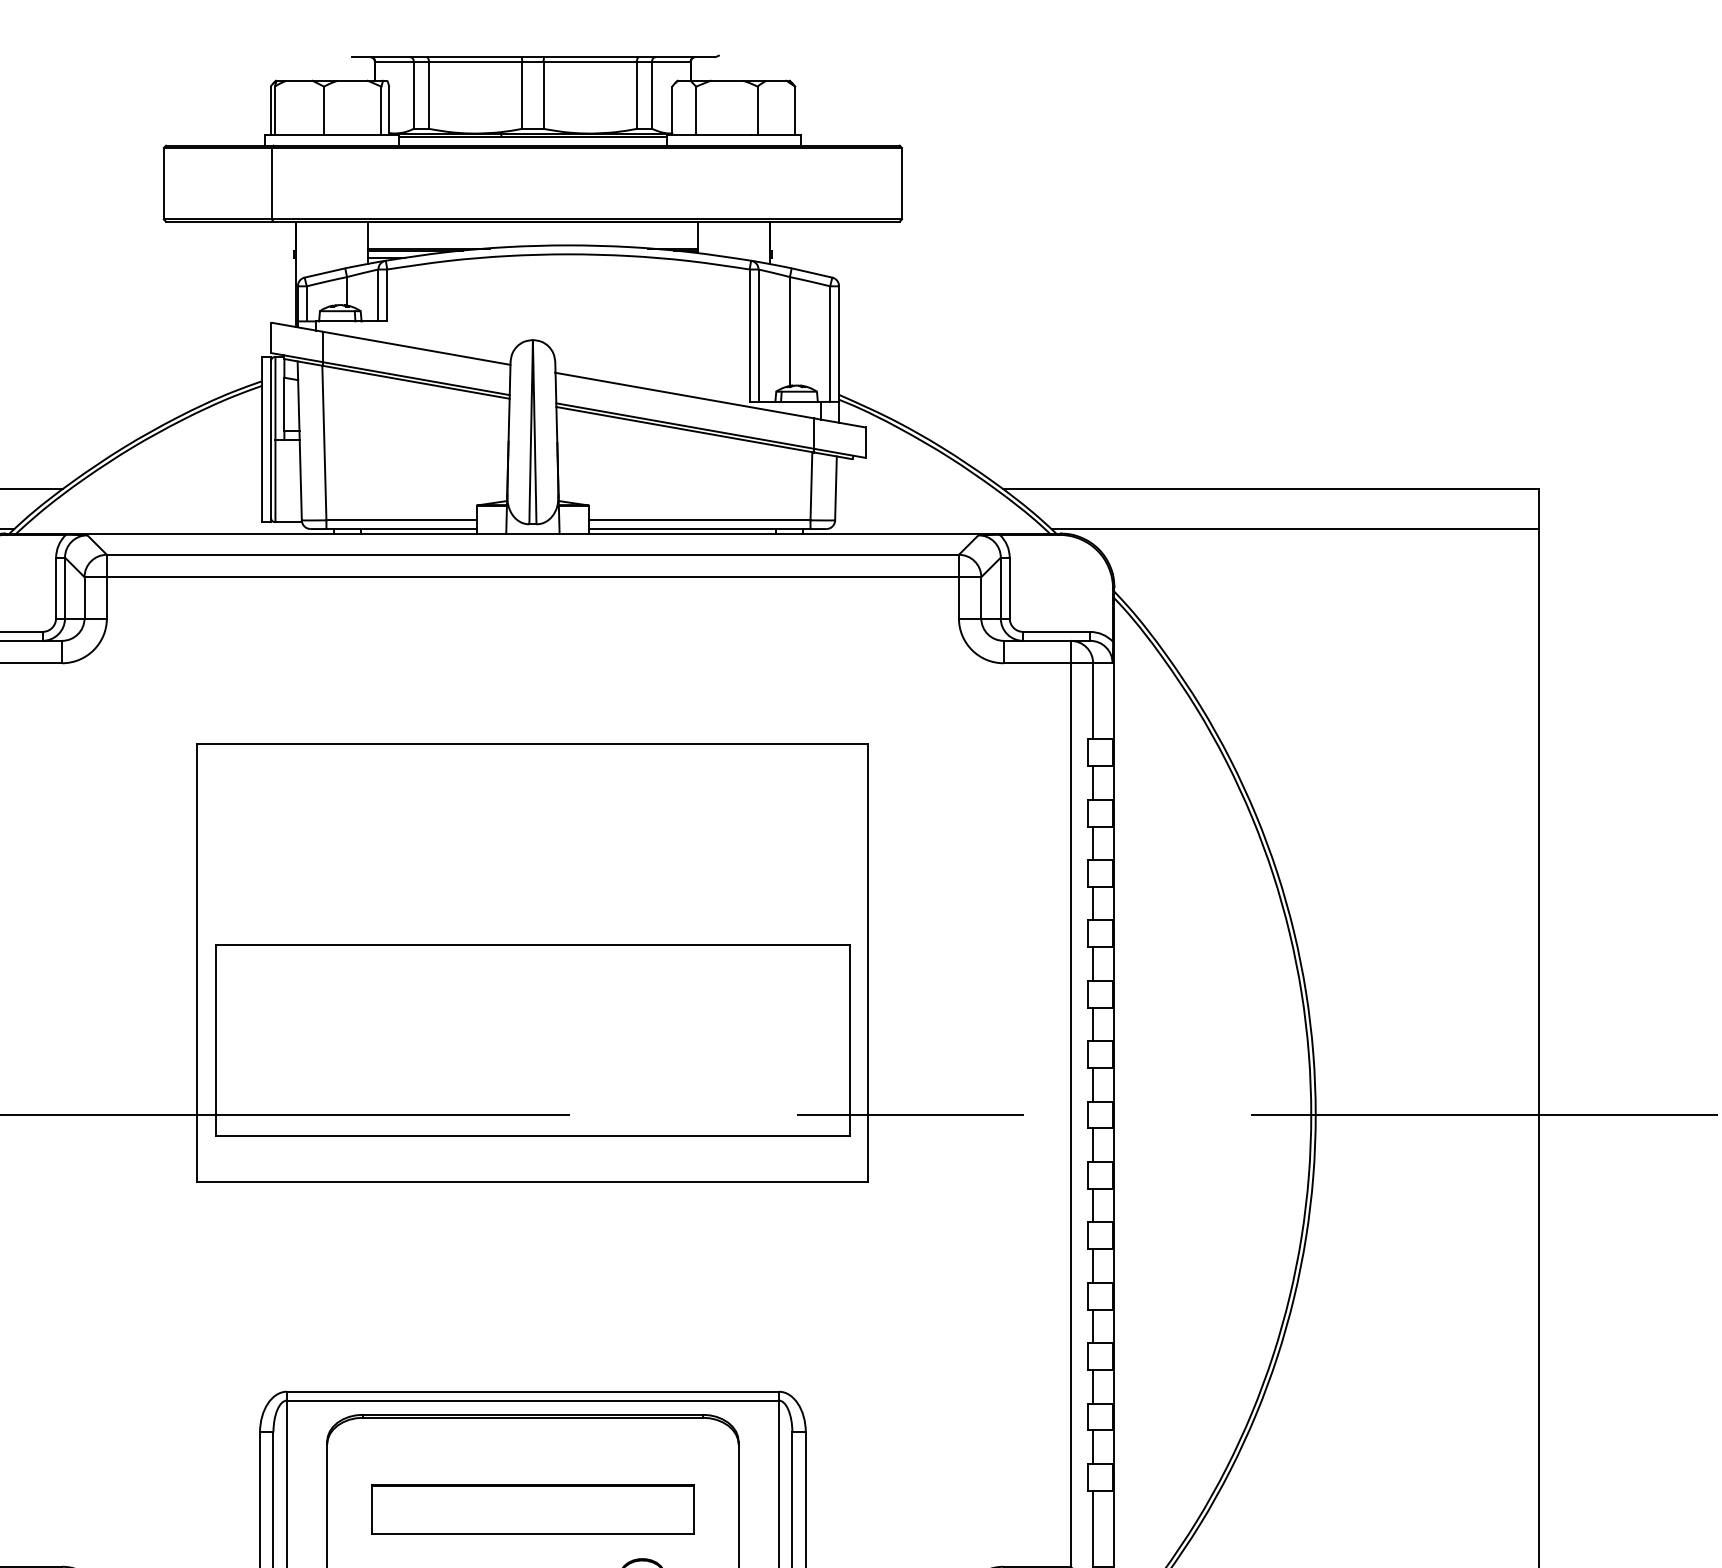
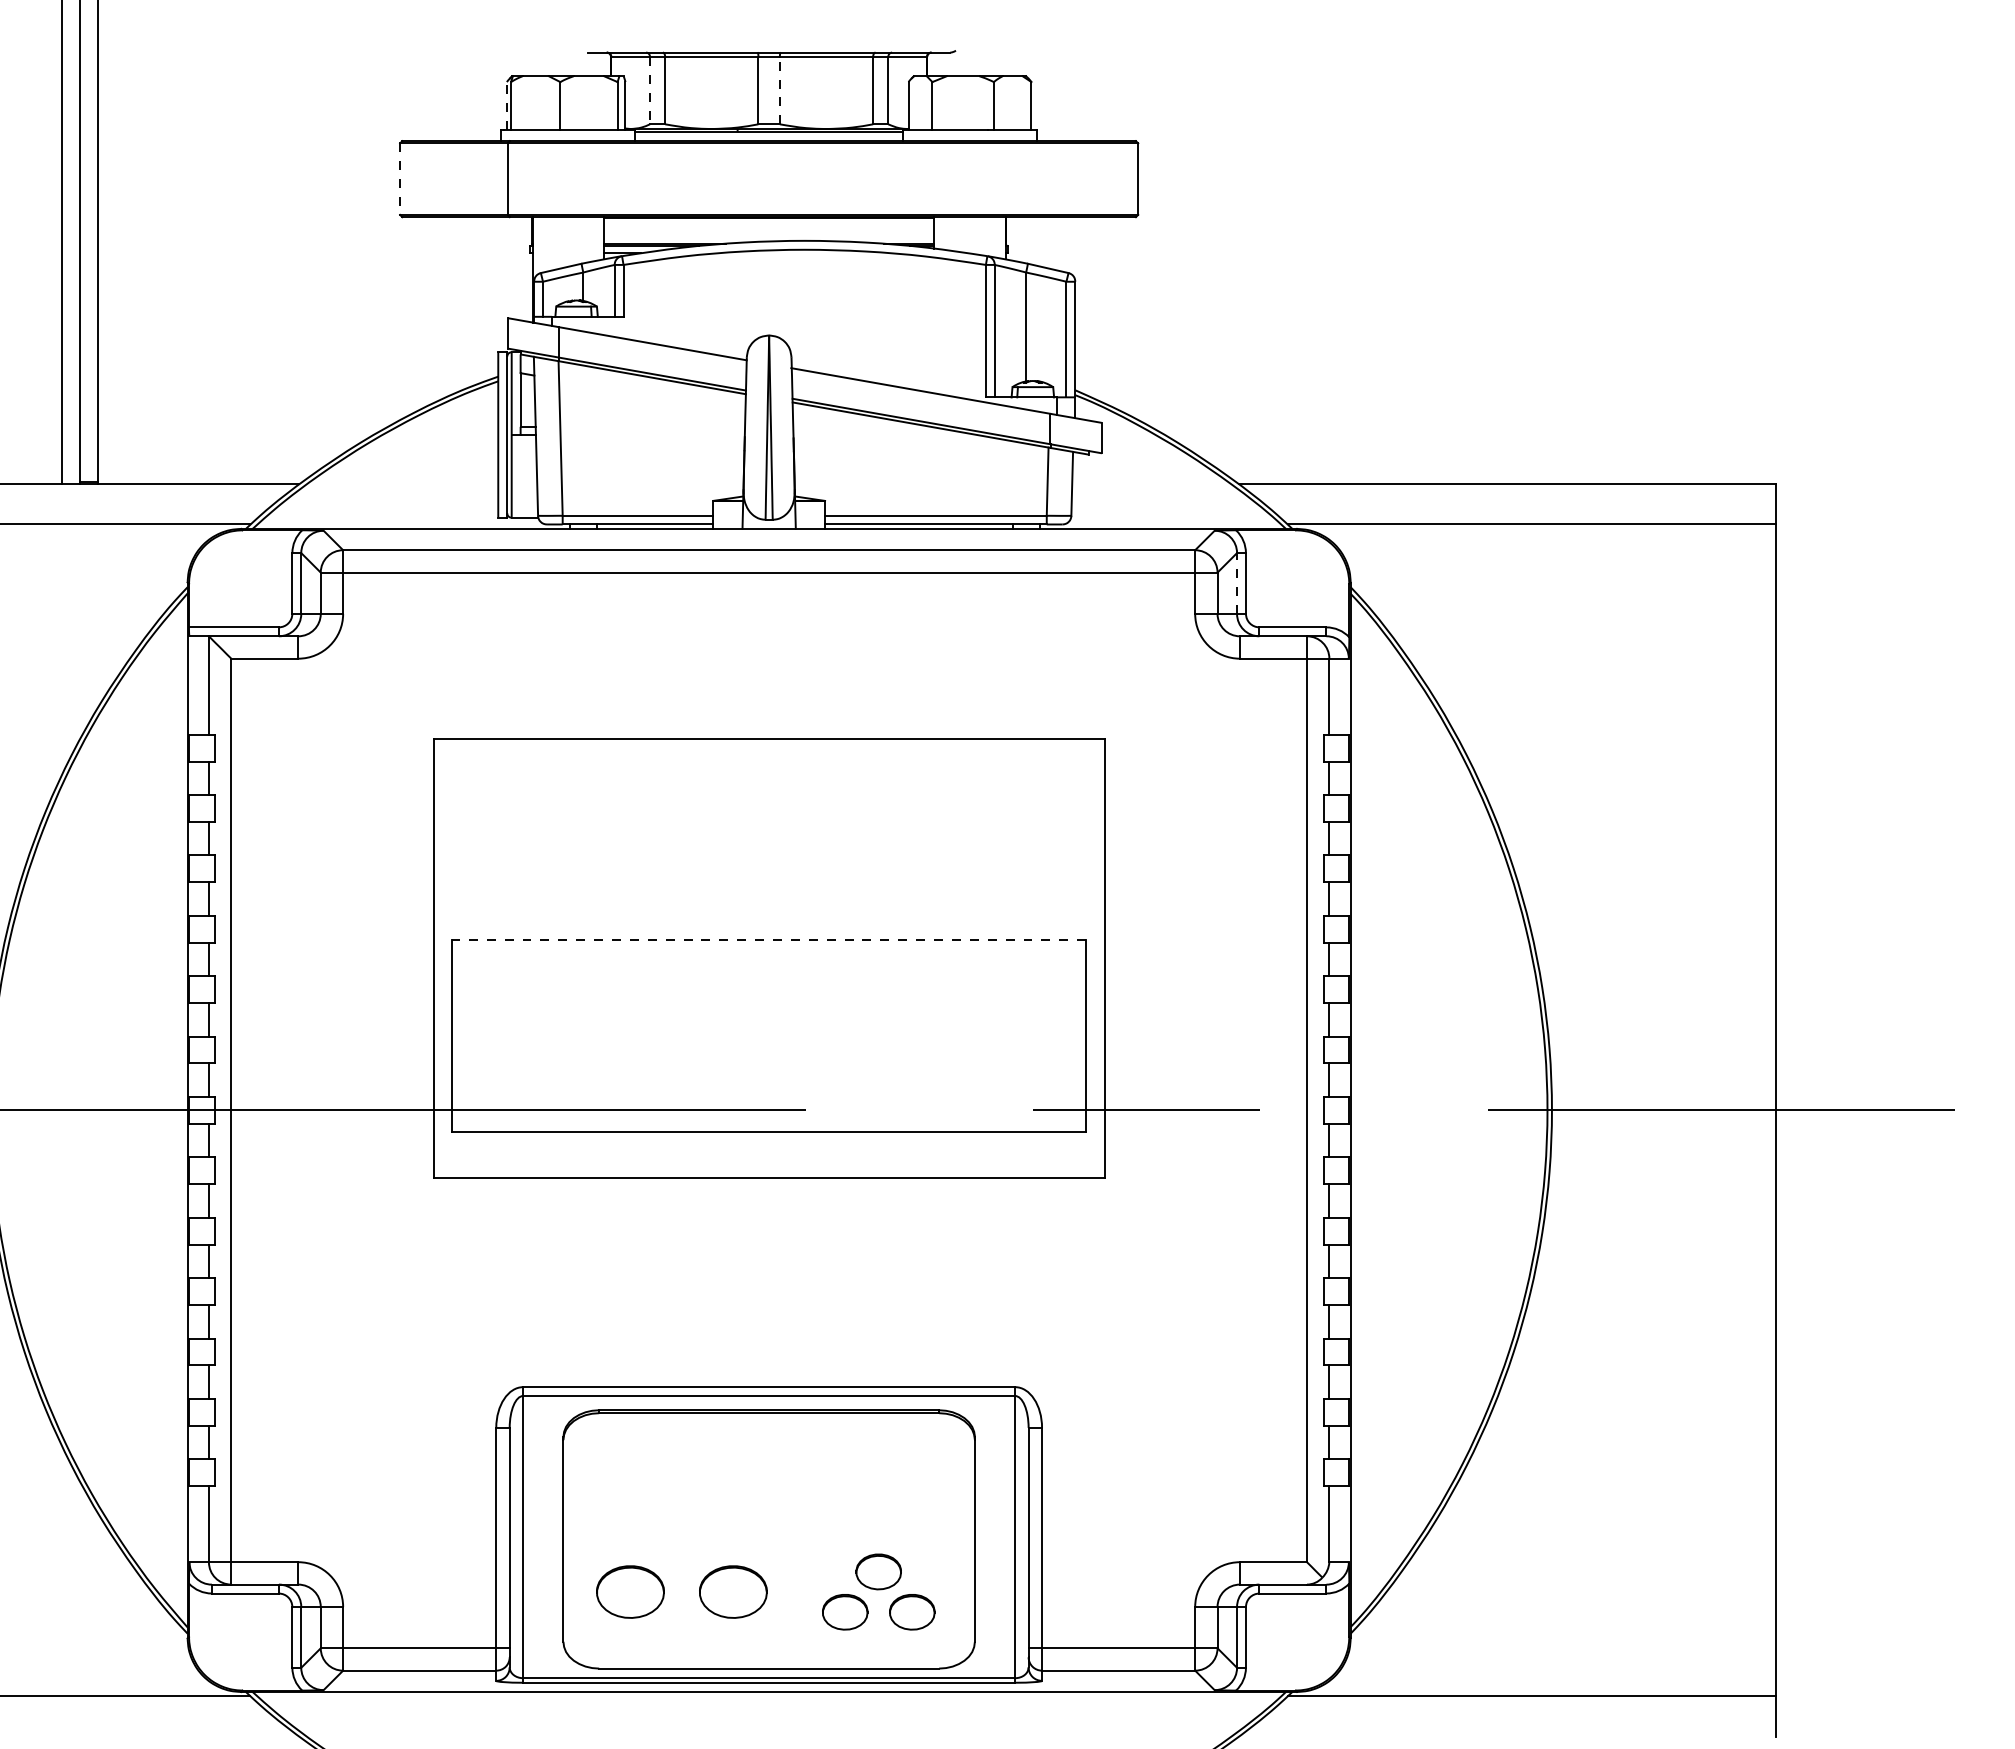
line: (414, 95) -> (650, 90), solid -> dashed
line: (543, 95) -> (779, 90), solid -> dashed
line: (270, 111) -> (506, 106), solid -> dashed
line: (164, 184) -> (400, 179), solid -> dashed
line: (1001, 588) -> (1237, 583), solid -> dashed
line: (533, 944) -> (769, 939), solid -> dashed
part: (532, 1509) -> (768, 1504), removed

